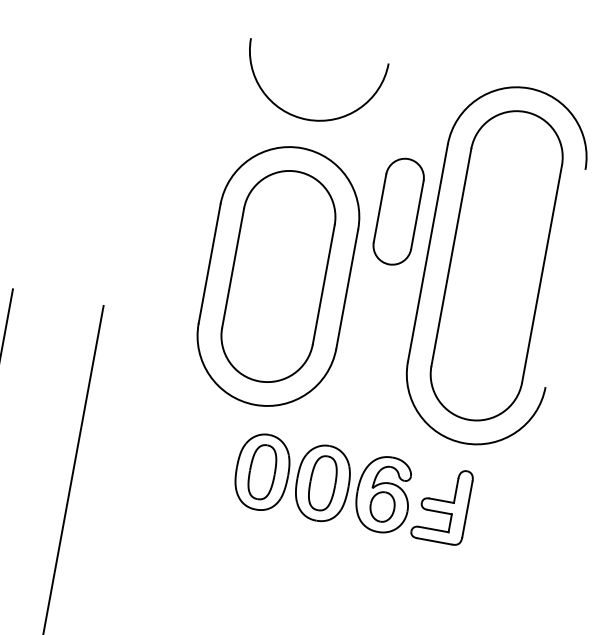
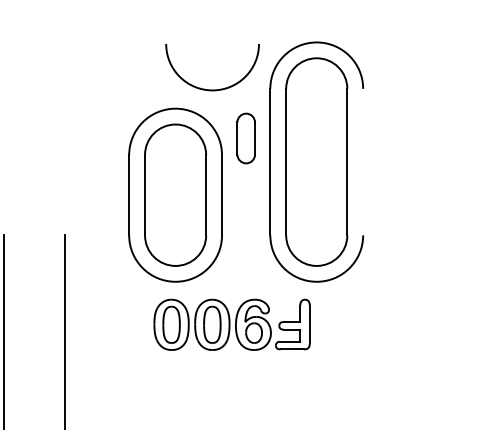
arc: (307, 118) -> (212, 89), moved
part: (397, 211) -> (245, 138), size x0.7
part: (351, 487) -> (231, 324), moved

